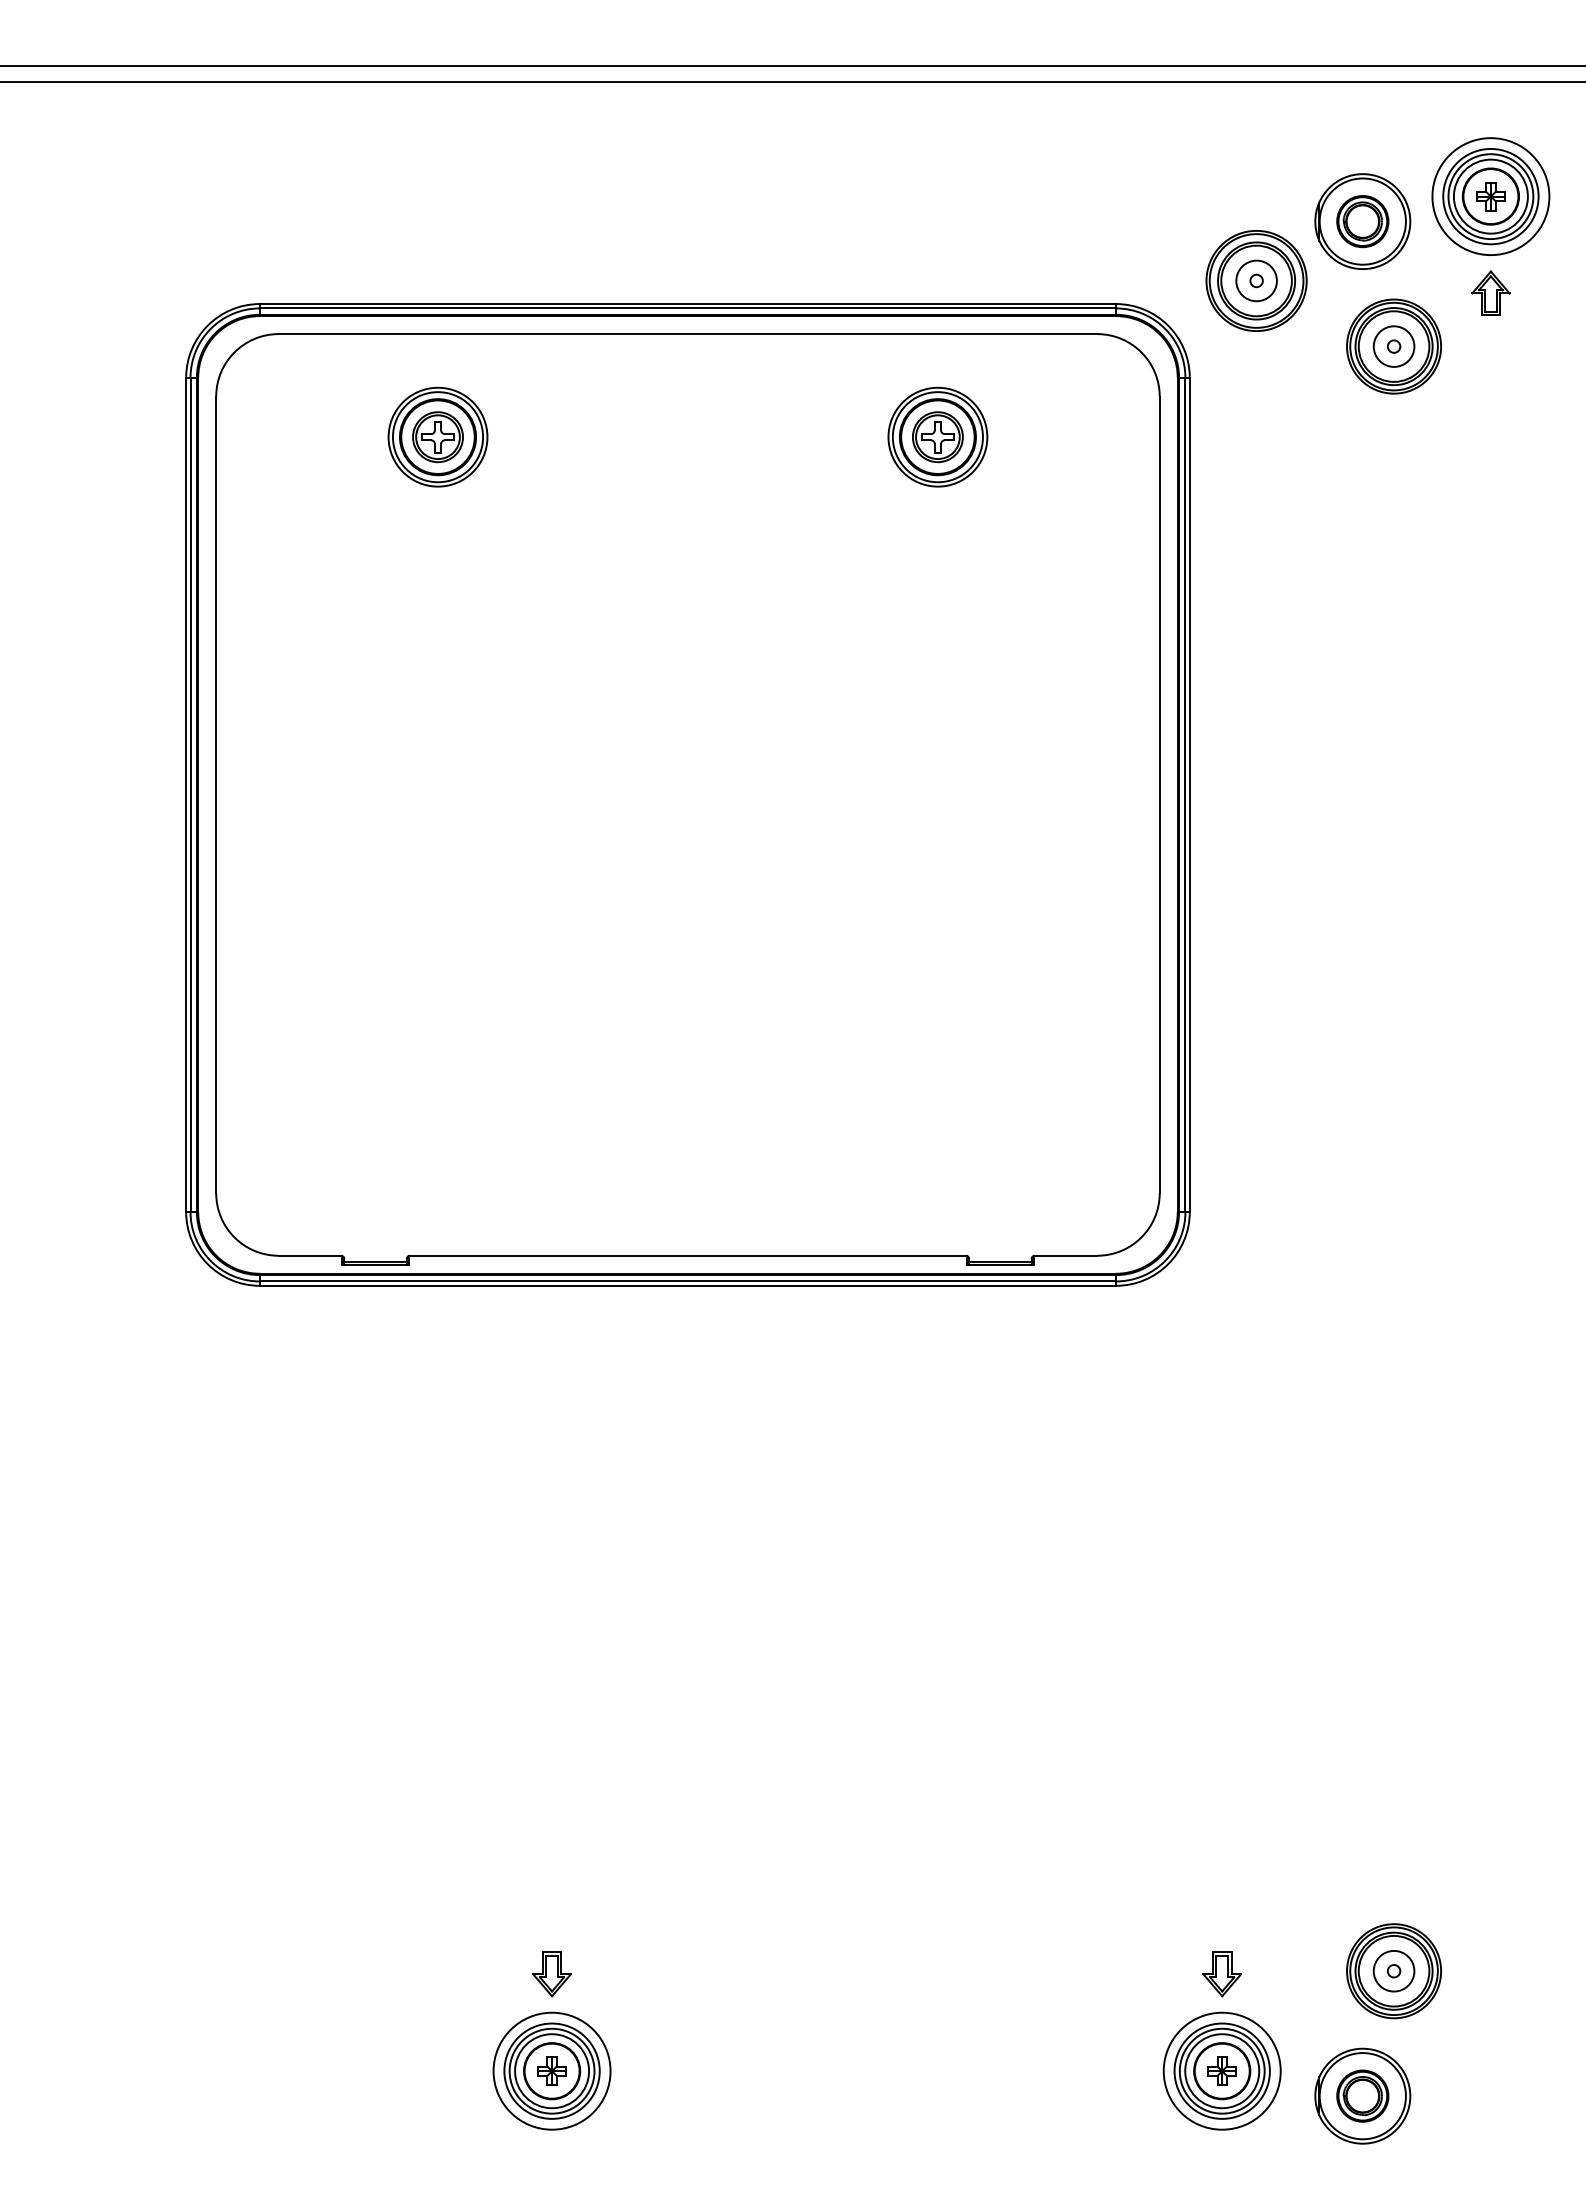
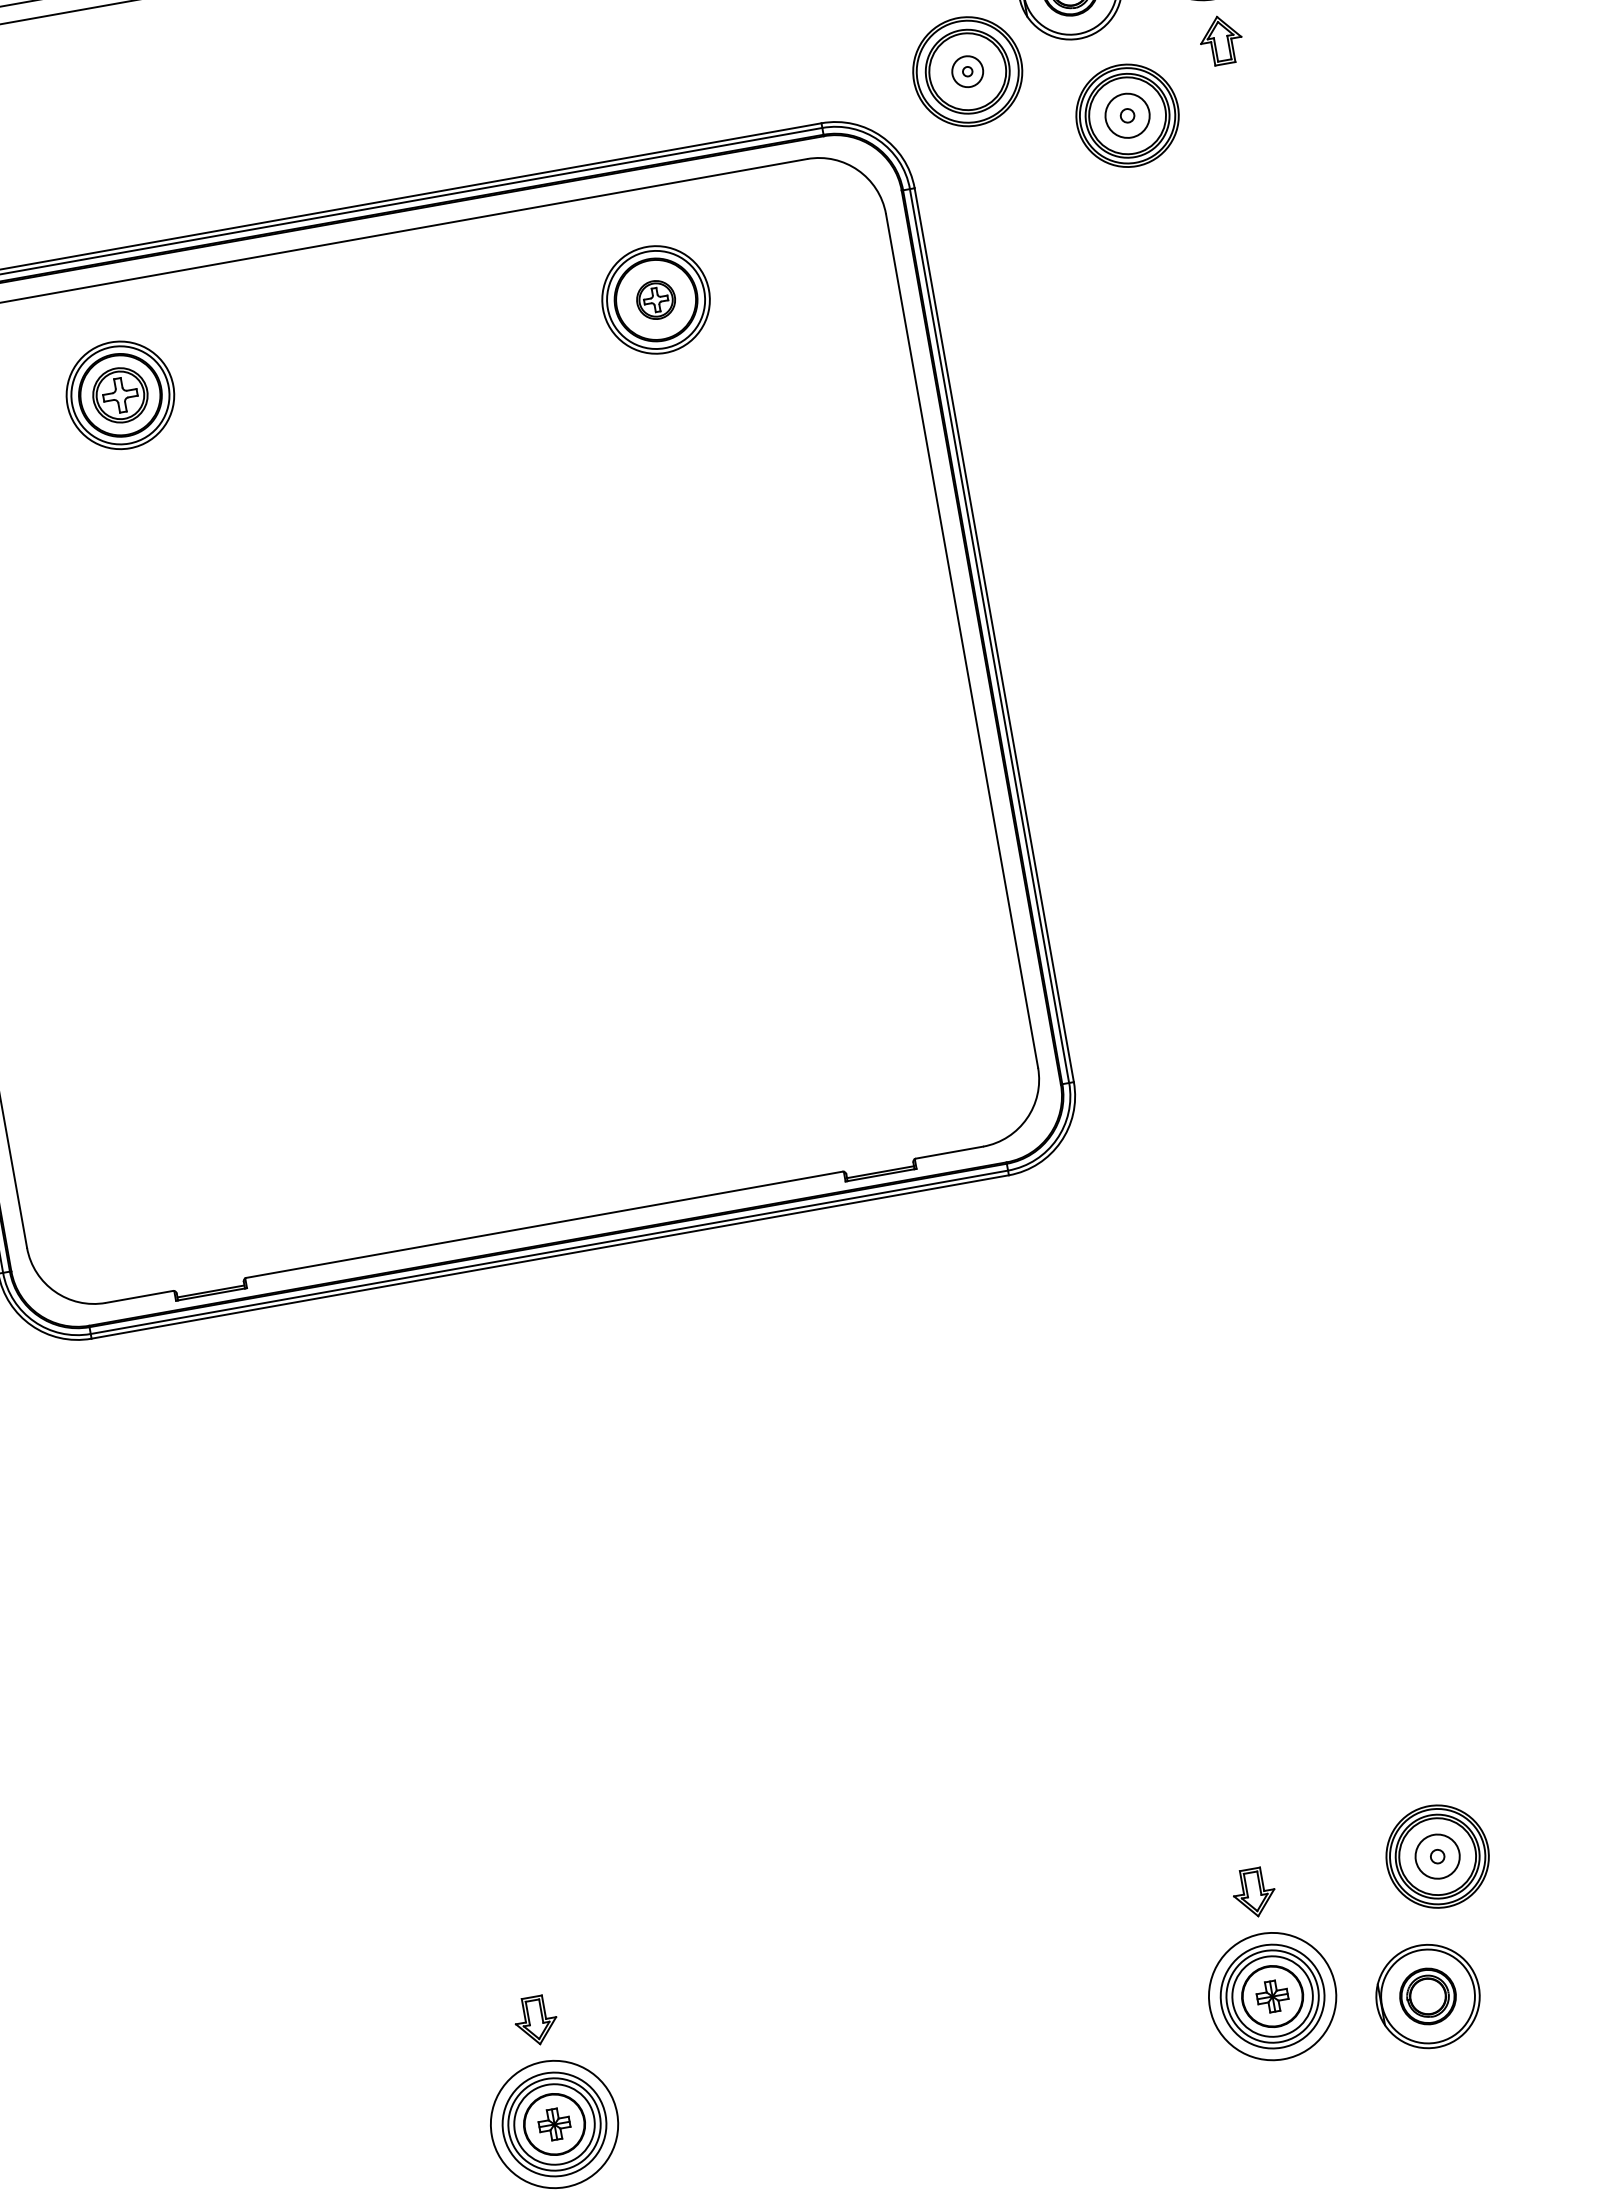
part: (1256, 280) -> (967, 71), size x0.7
part: (937, 437) -> (655, 300), size x0.7

